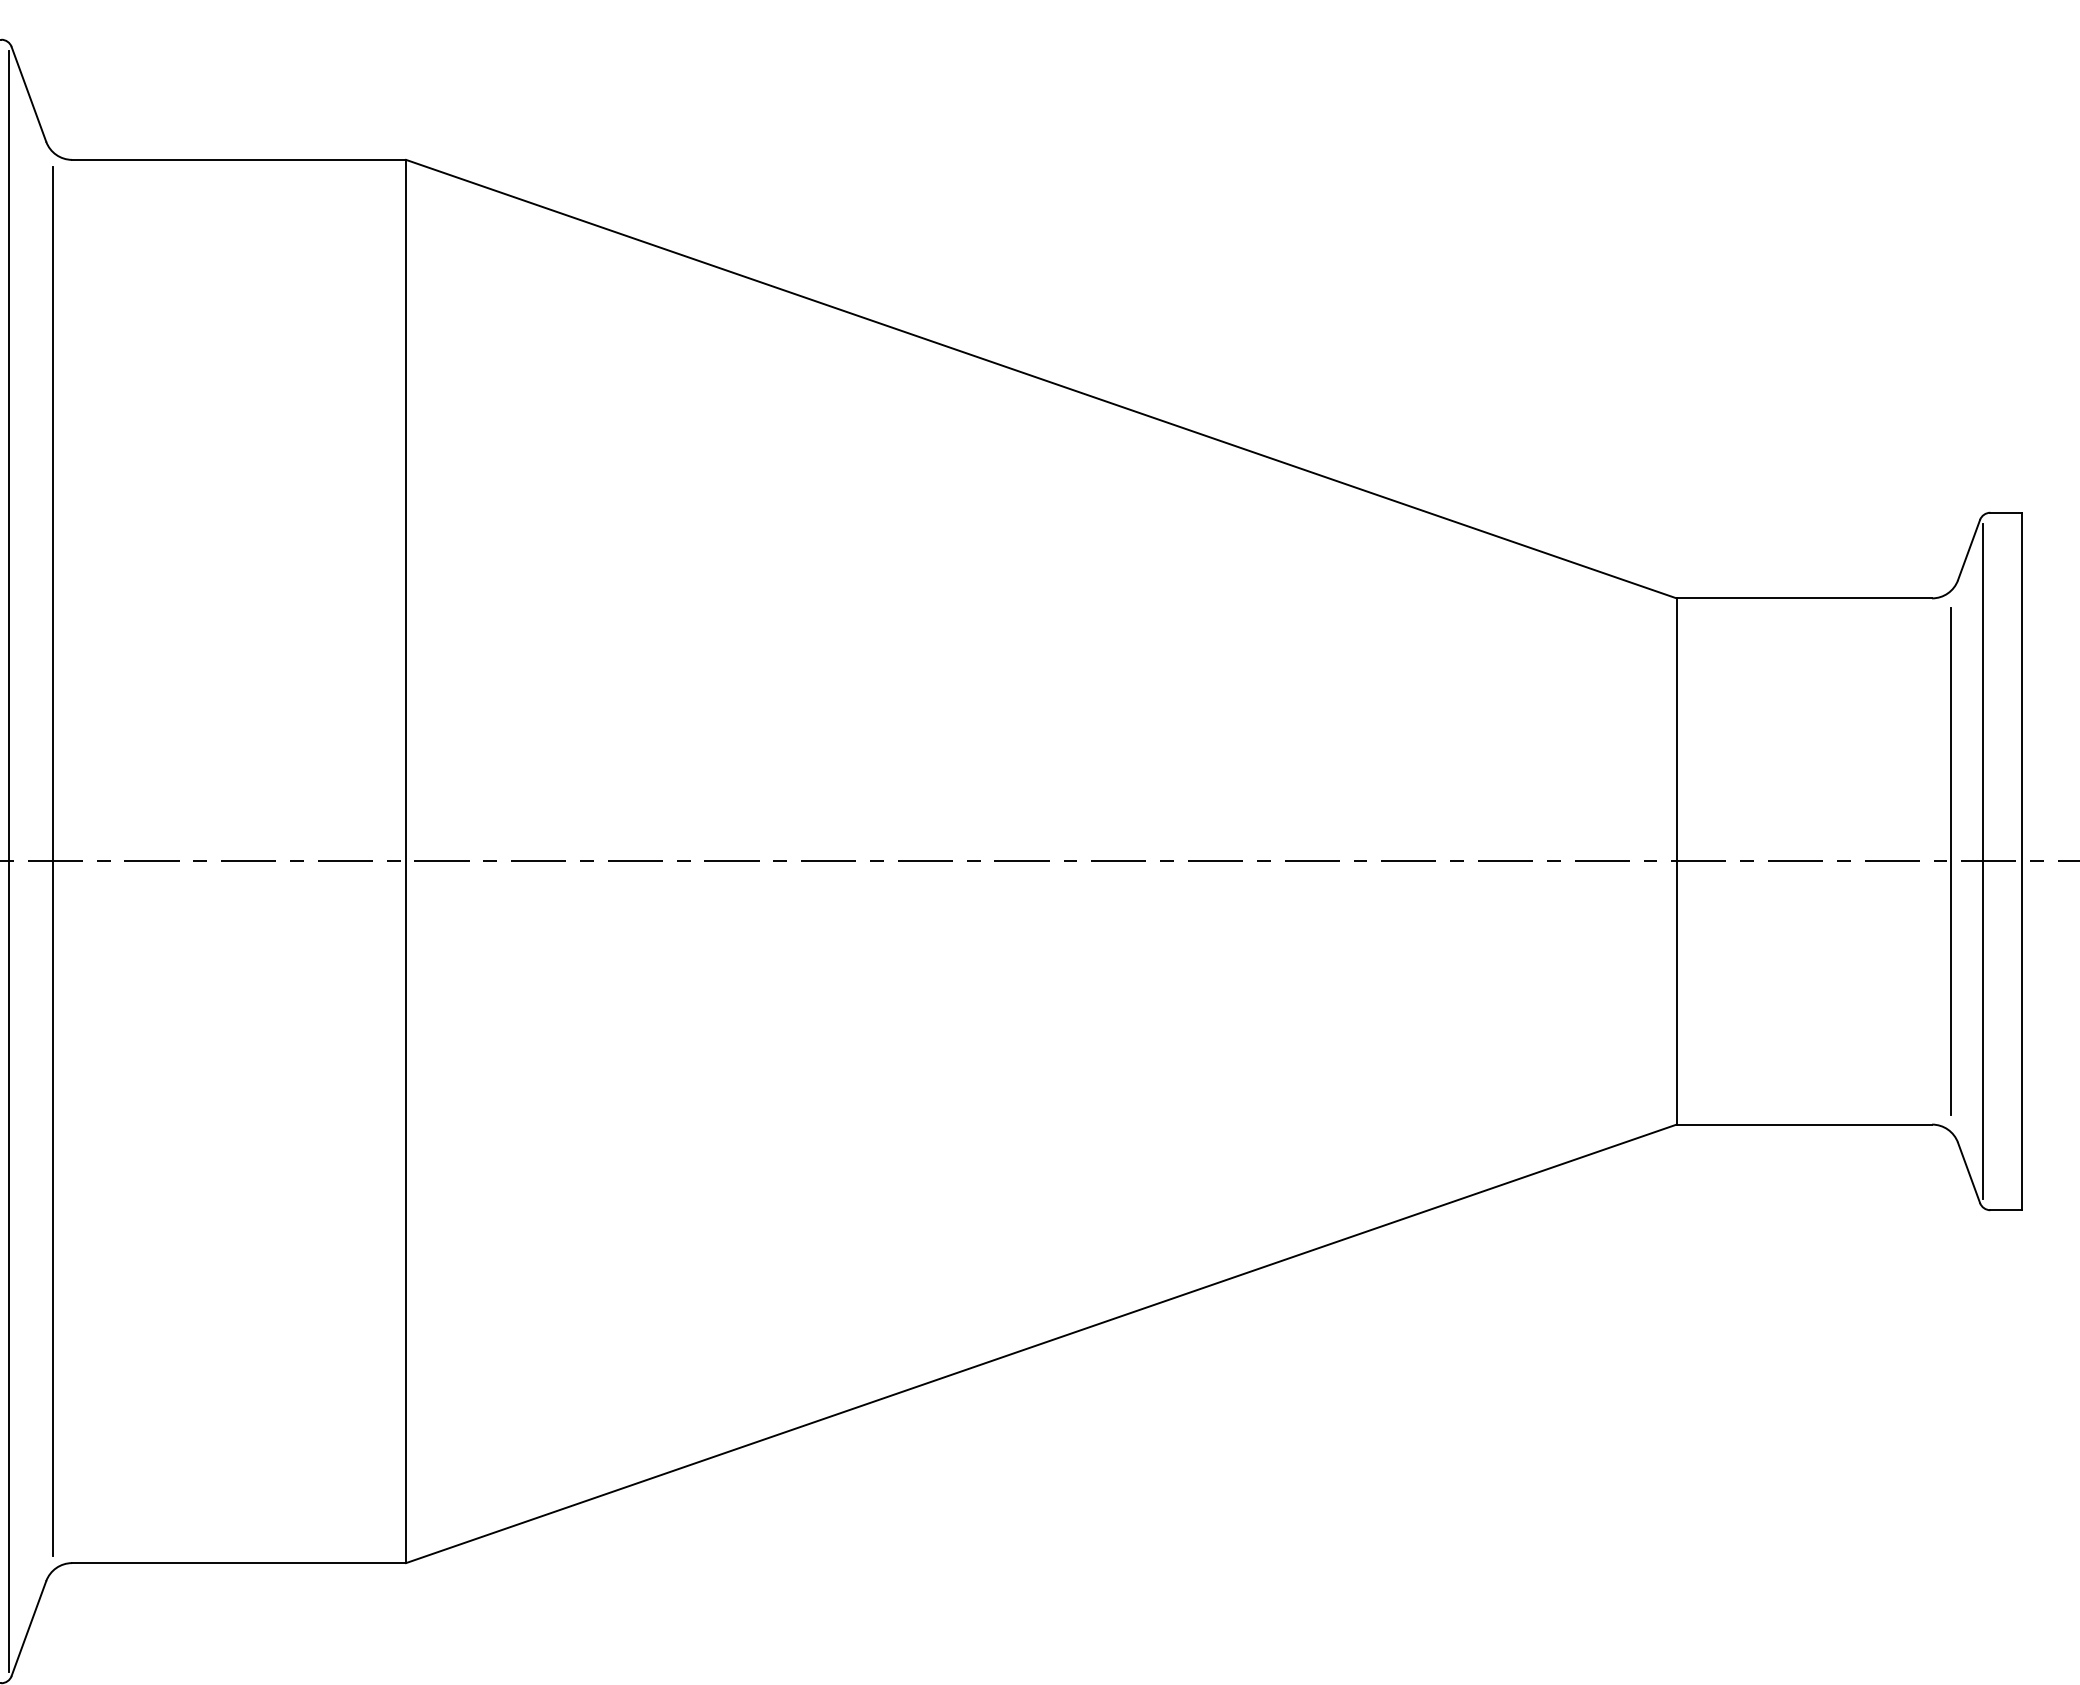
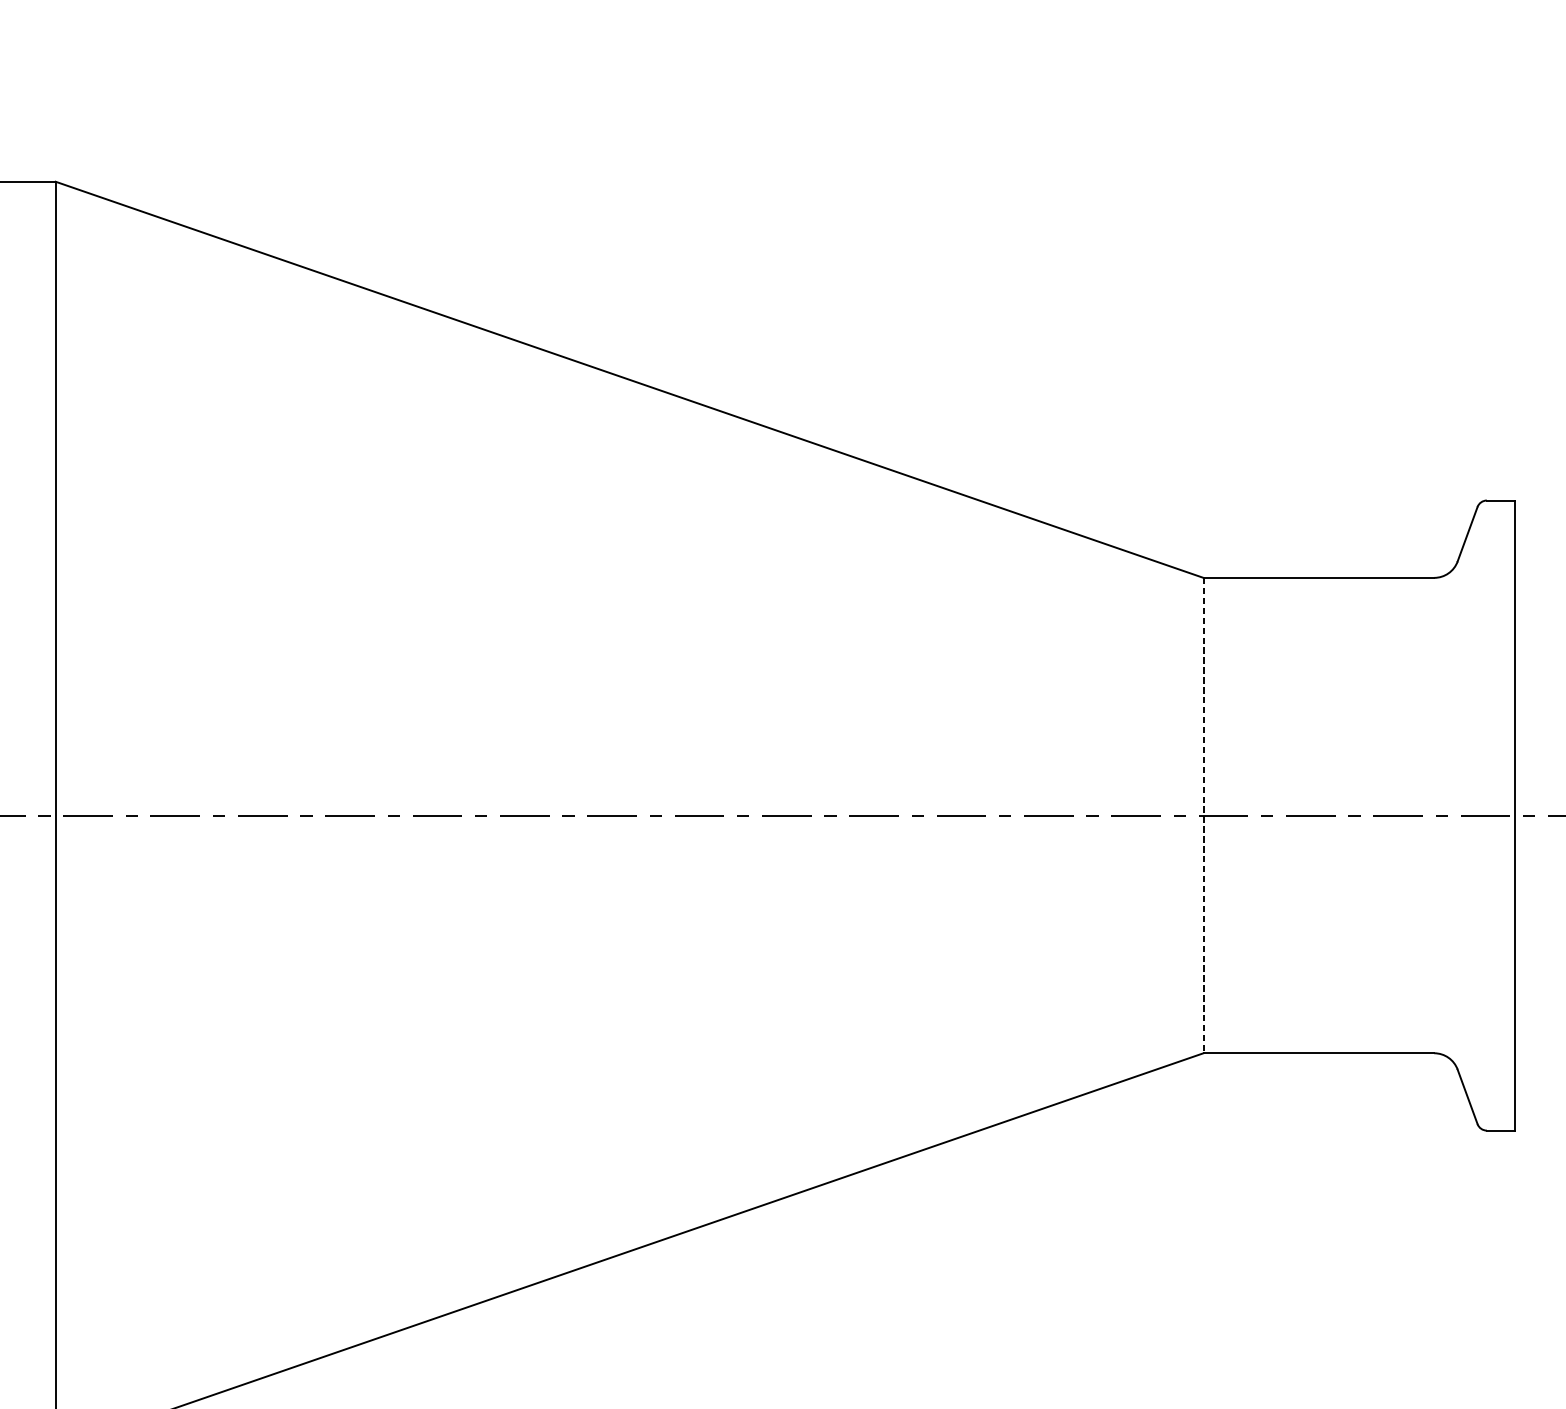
line: (1676, 861) -> (1203, 815), solid -> dashed
line: (1951, 861) -> (1451, 815), removed
line: (1982, 861) -> (1479, 815), removed

